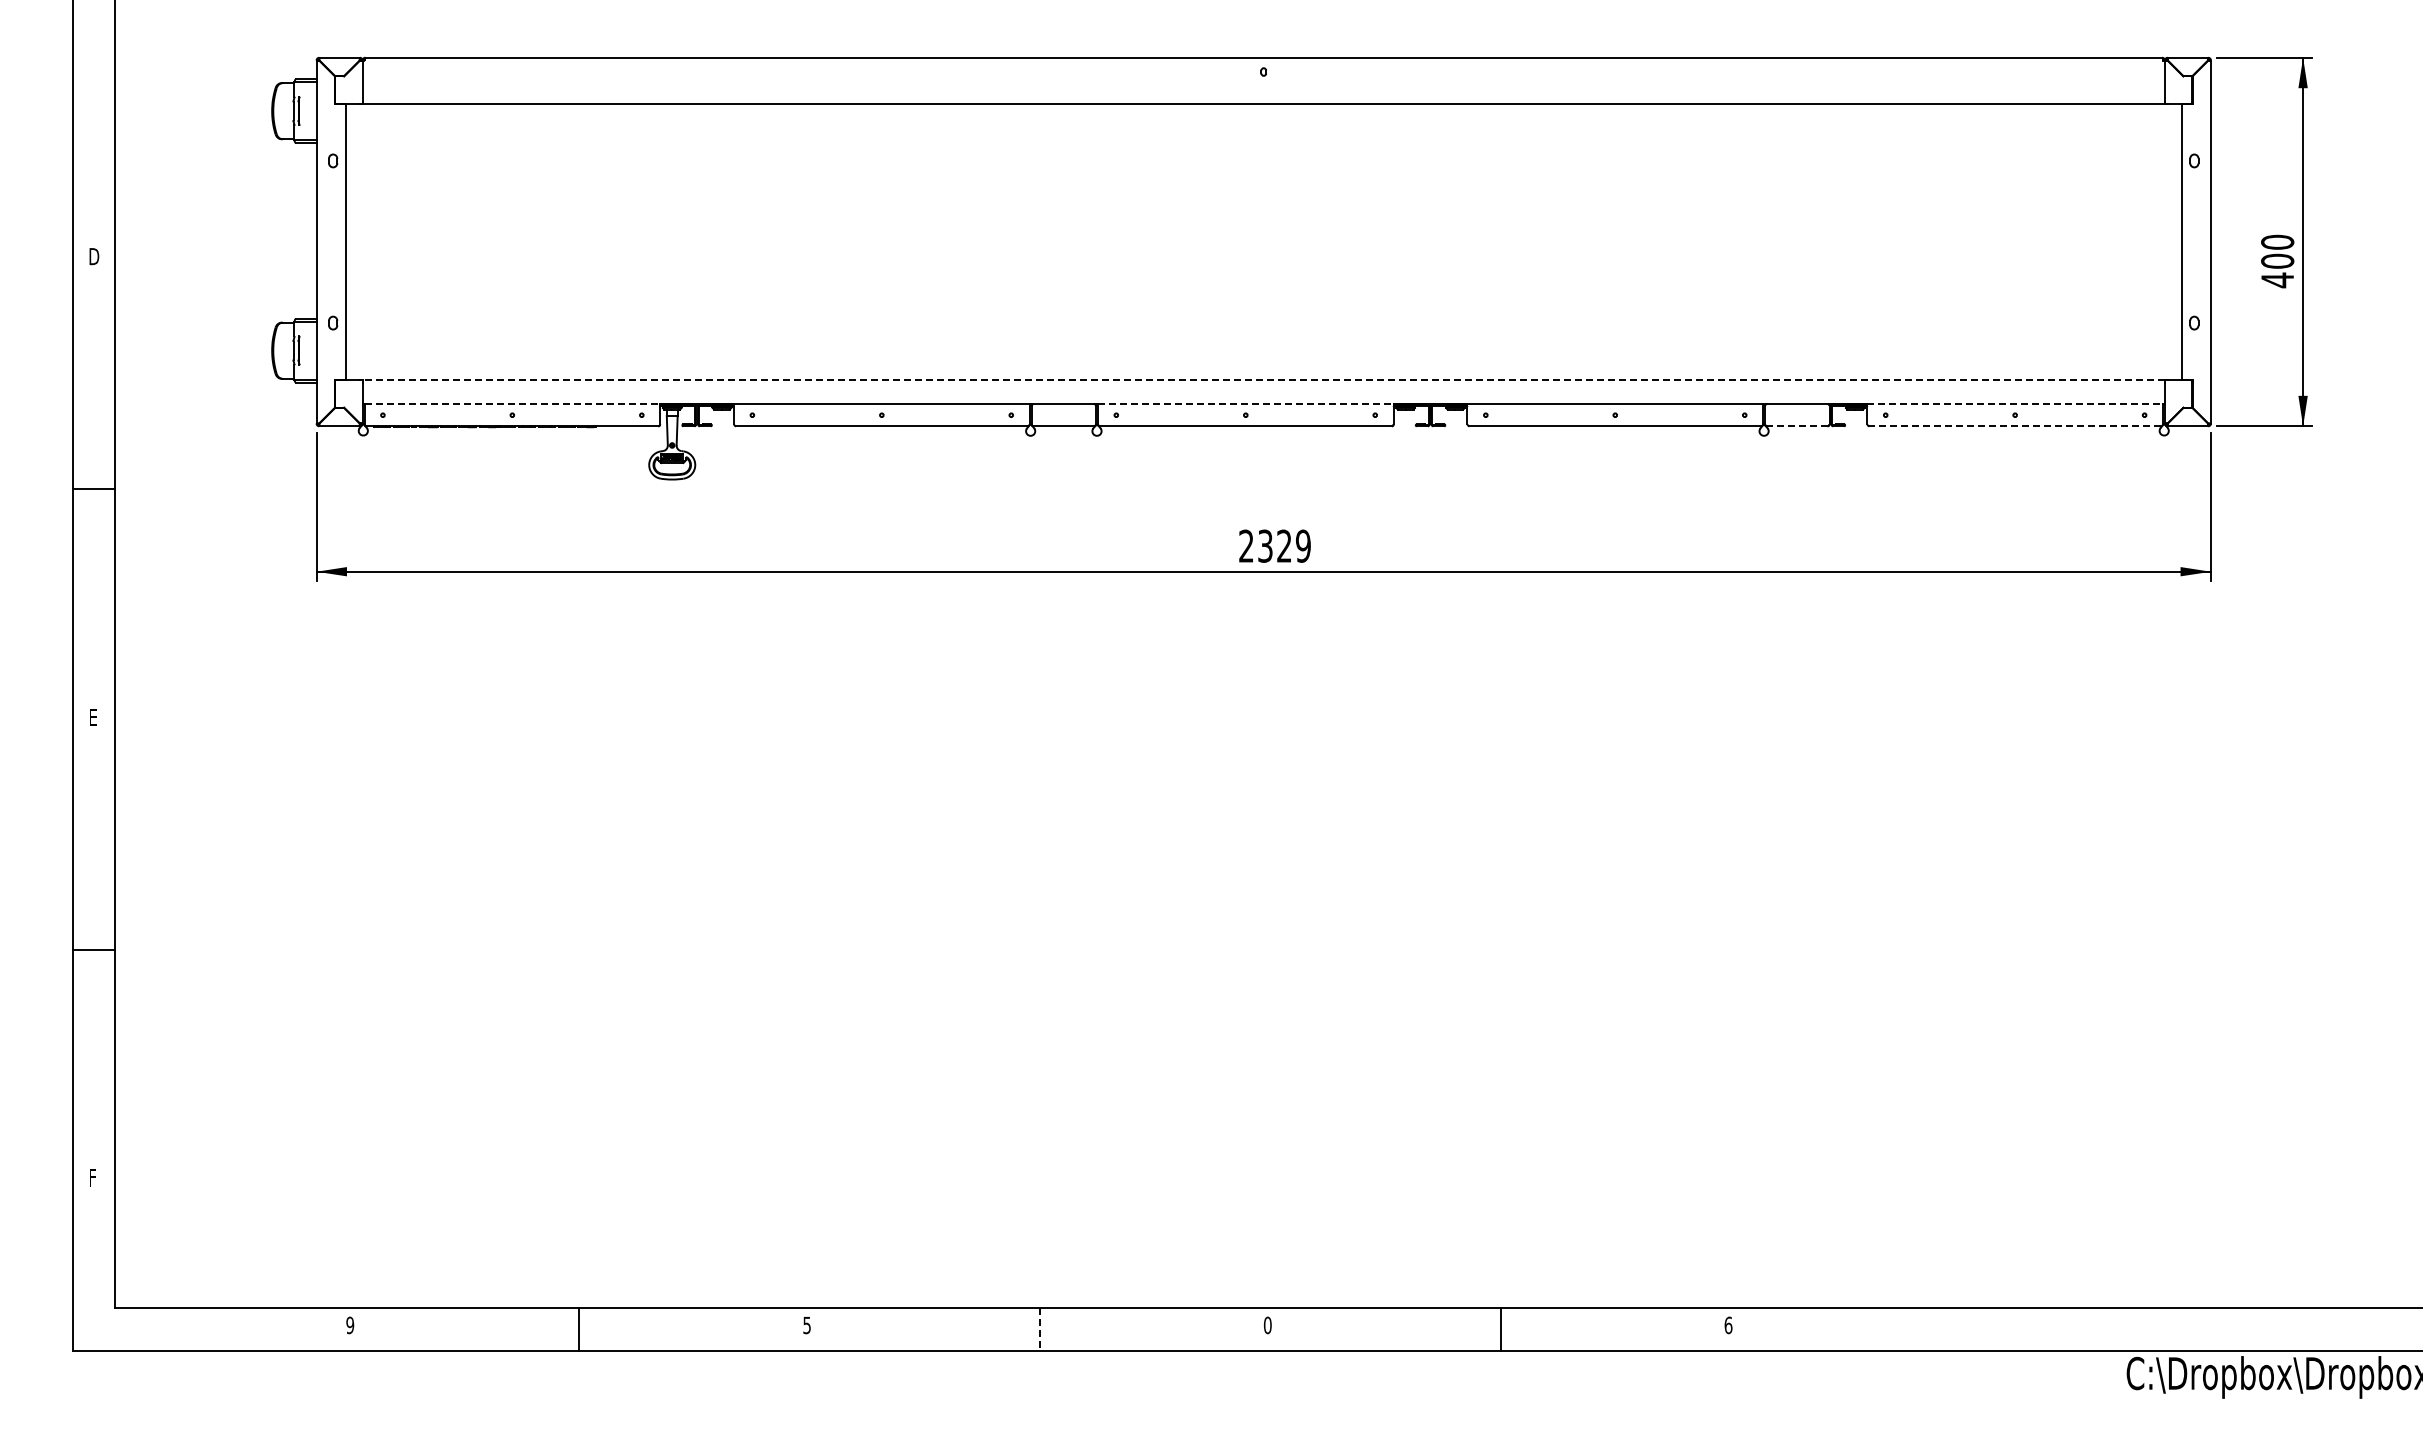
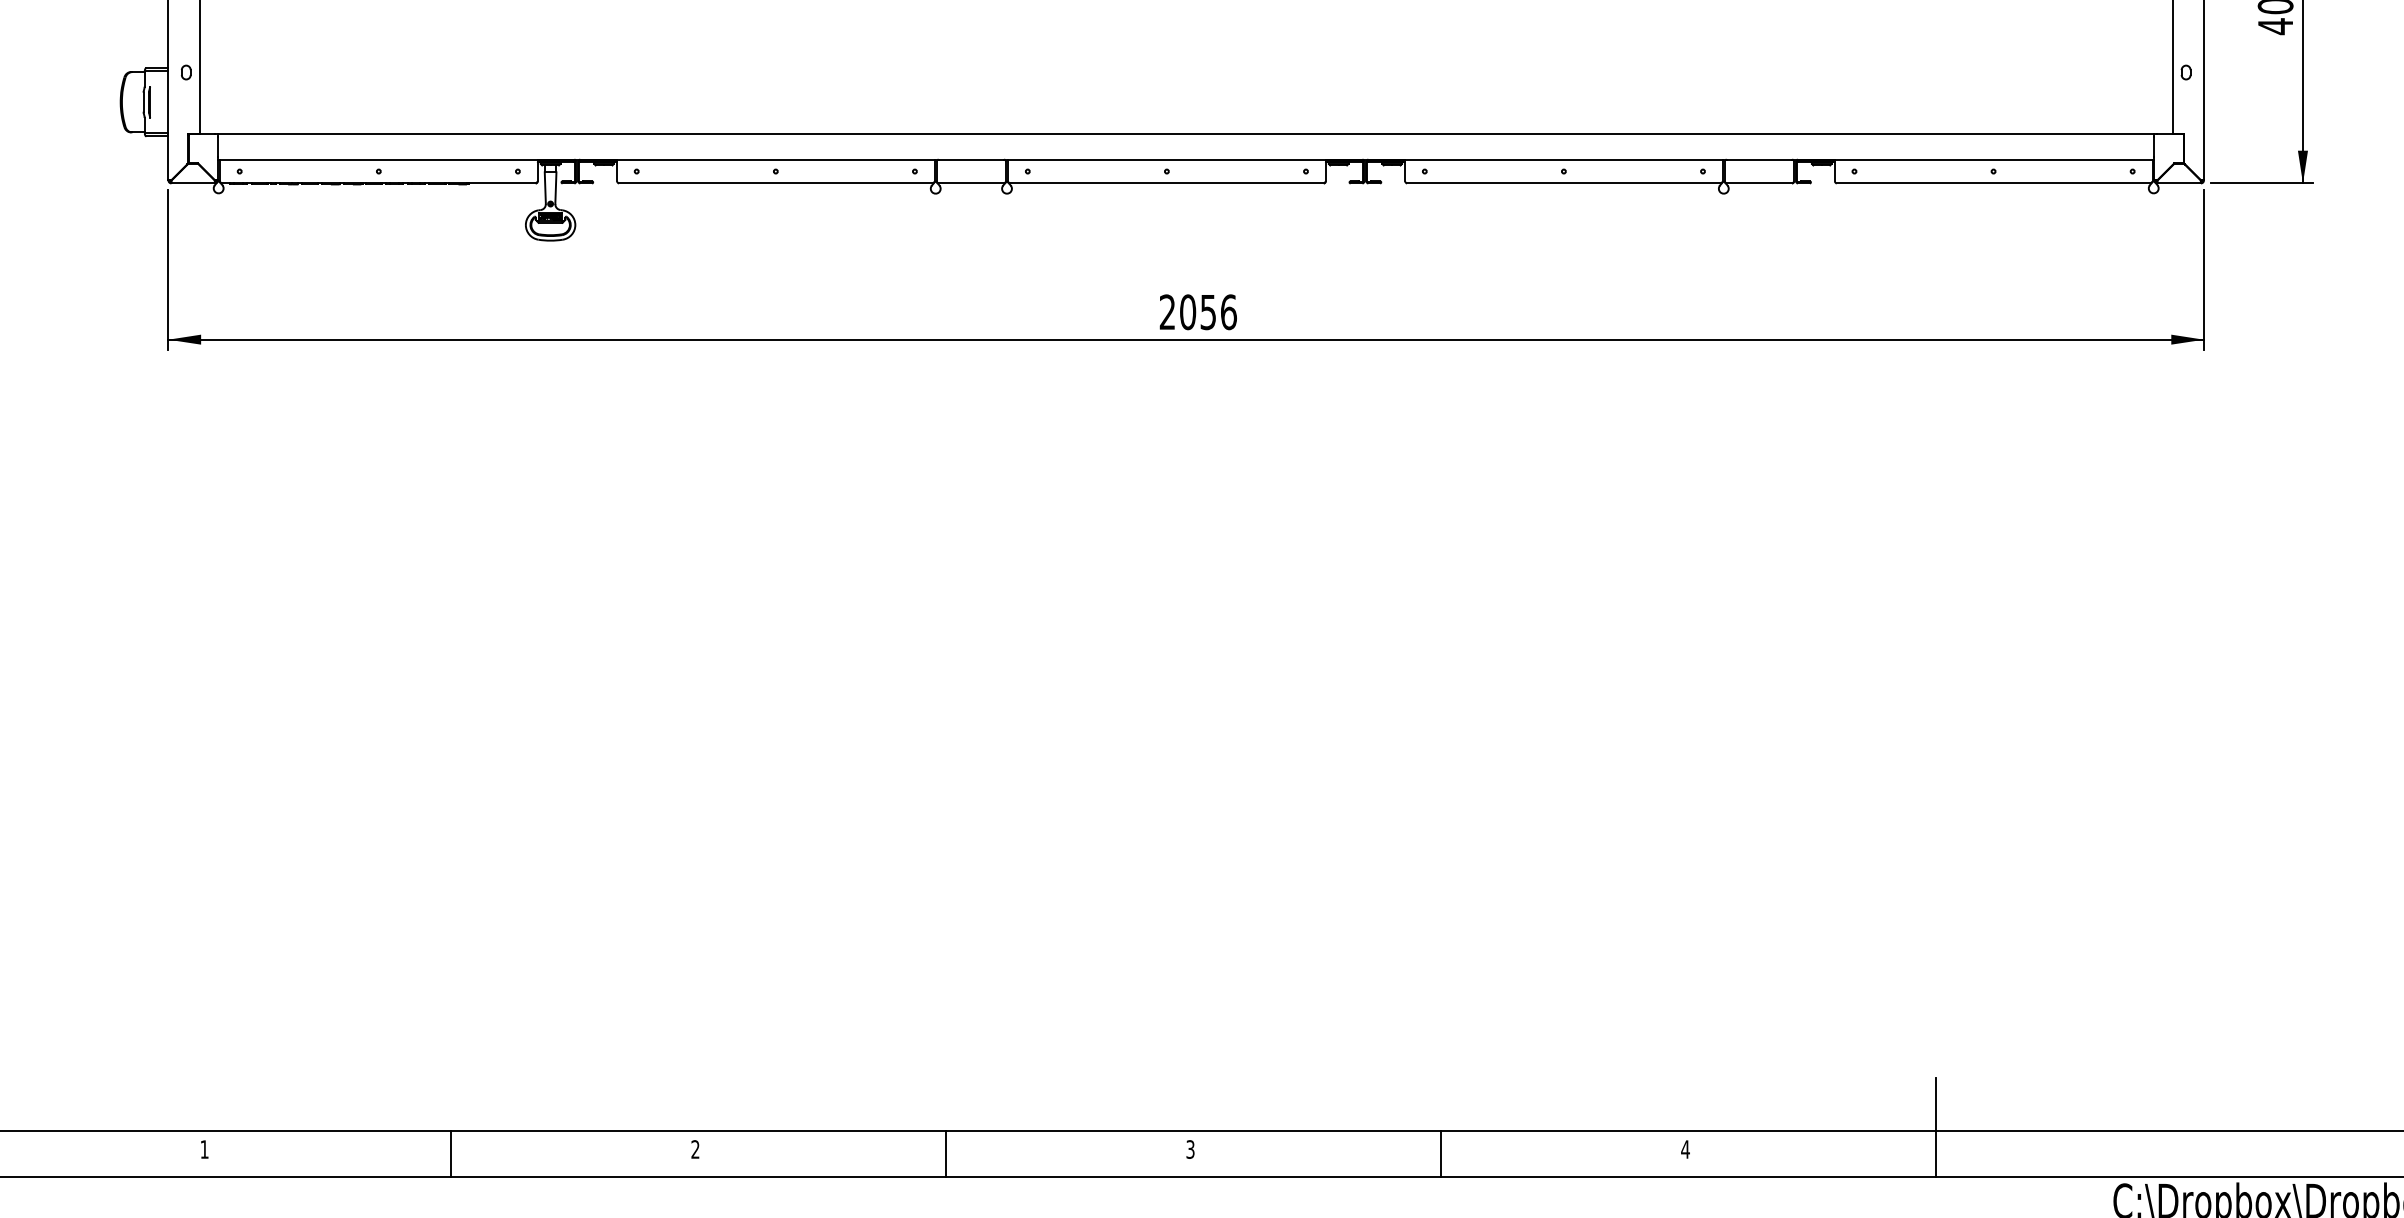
line: (1263, 380) -> (1185, 134), dashed -> solid
line: (512, 404) -> (378, 159), dashed -> solid
line: (1245, 404) -> (1166, 159), dashed -> solid
line: (2015, 404) -> (1993, 159), dashed -> solid
line: (1796, 426) -> (1758, 183), dashed -> solid
line: (2014, 426) -> (1992, 183), dashed -> solid
text: (1284, 545) -> (1208, 311), 2329 -> 2056
line: (1961, 1304) -> (1935, 1127), added
text: (350, 1325) -> (204, 1149), 9 -> 1
text: (806, 1325) -> (694, 1149), 5 -> 2
text: (1267, 1325) -> (1190, 1149), 0 -> 3
text: (1728, 1325) -> (1685, 1149), 6 -> 4
line: (1040, 1330) -> (946, 1154), dashed -> solid

